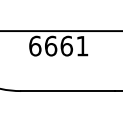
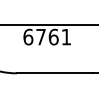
text: (51, 45) -> (41, 36), 6661 -> 6761

